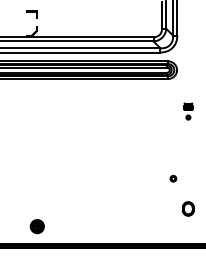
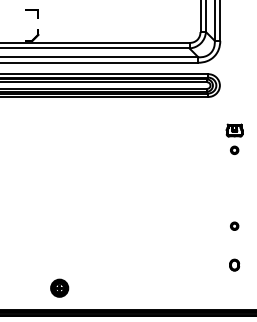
part: (188, 111) -> (234, 139), size x1.43
part: (173, 178) -> (234, 225), moved
part: (188, 208) -> (234, 264), size x0.62
part: (36, 226) -> (58, 288), moved

